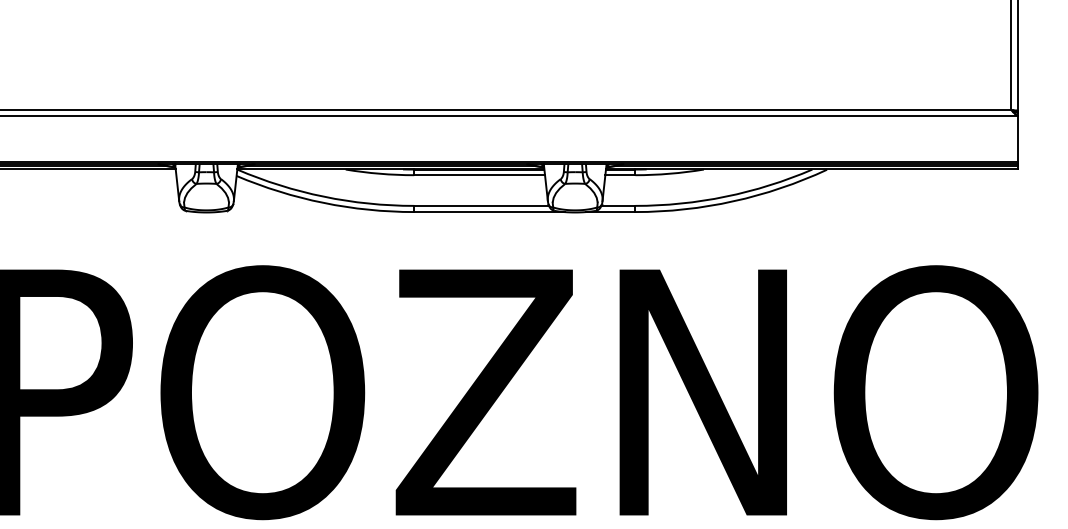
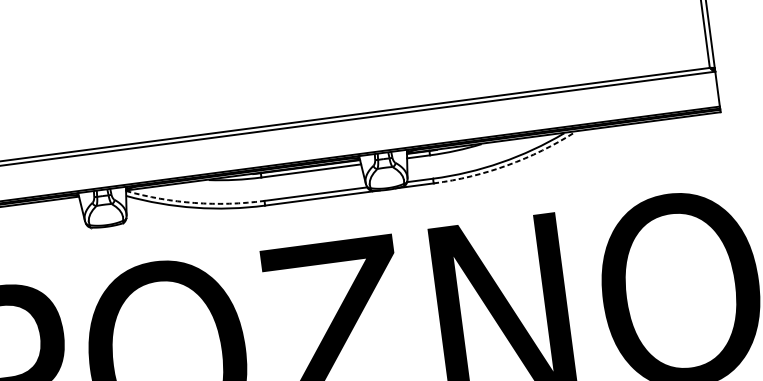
arc: (323, 196) -> (194, 202), solid -> dashed
arc: (733, 201) -> (507, 165), solid -> dashed

